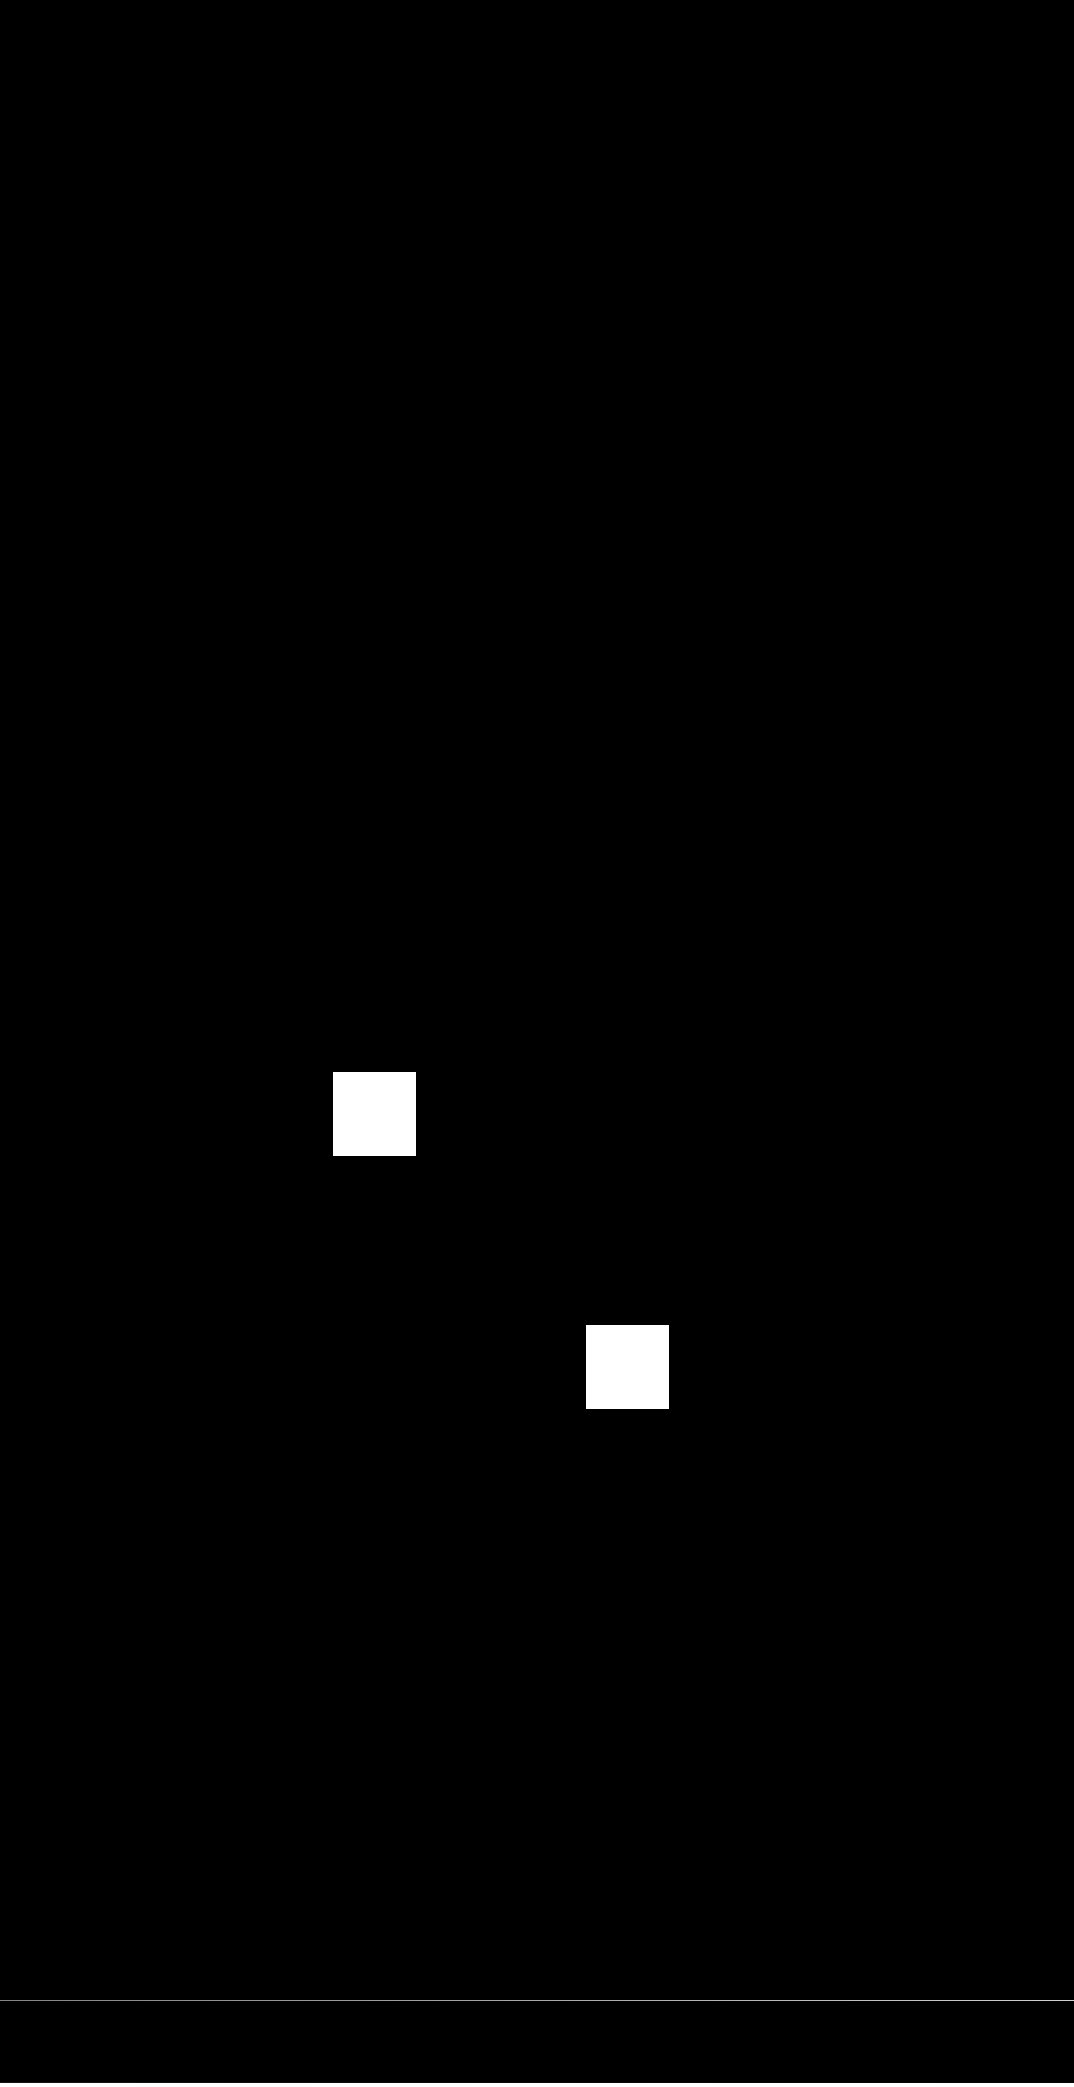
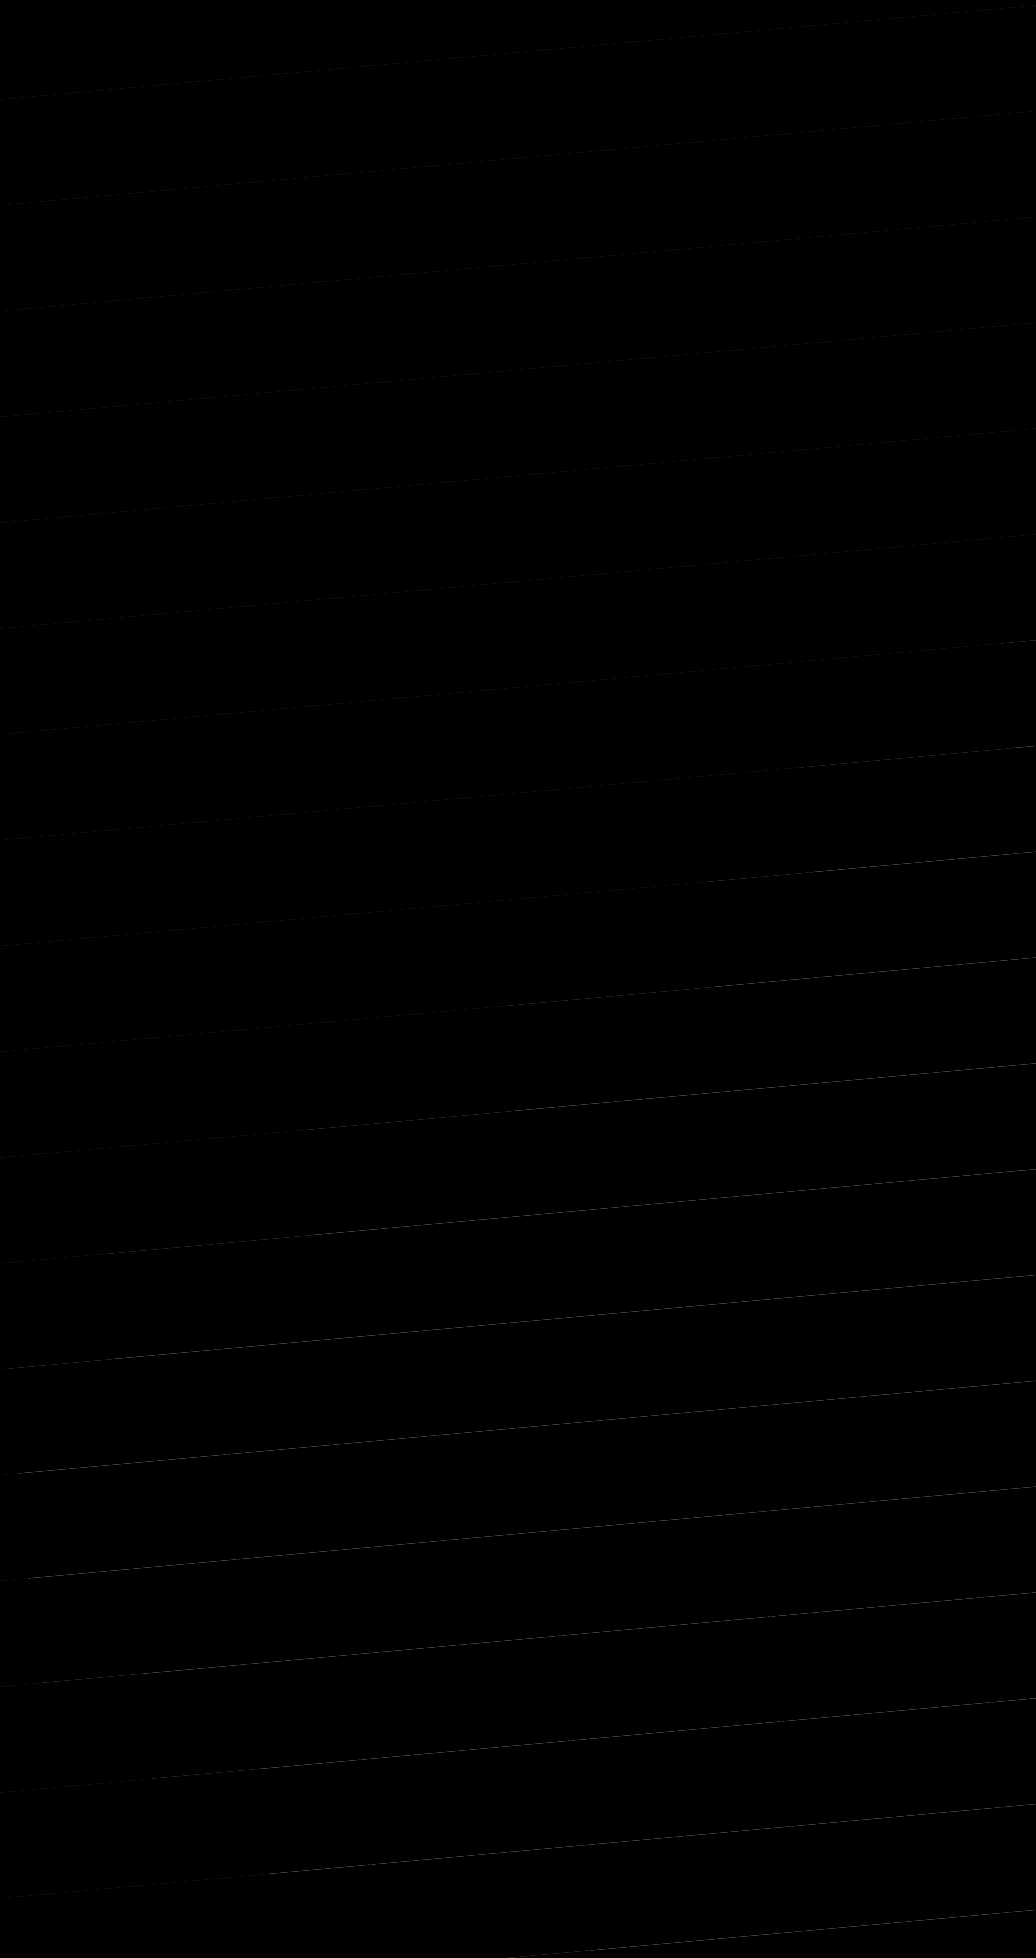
fill: (374, 1114) -> (503, 1588), added
fill: (627, 1367) -> (847, 1874), added

